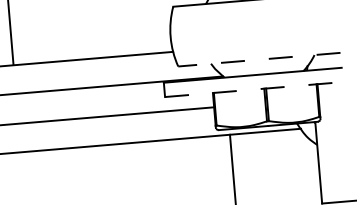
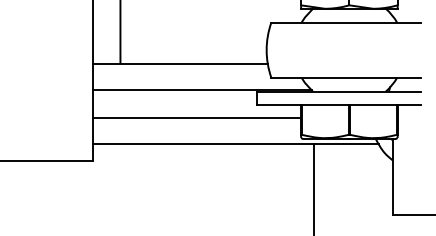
line: (259, 59) -> (346, 77), dashed -> solid
line: (254, 89) -> (339, 104), dashed -> solid

